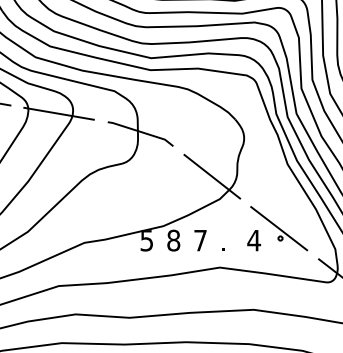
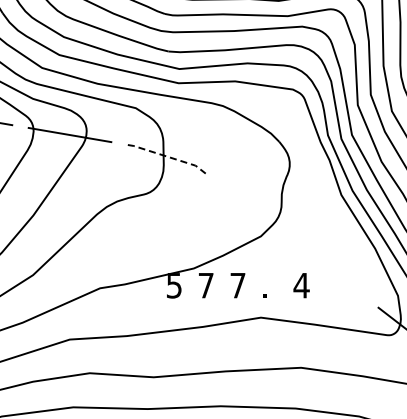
line: (142, 131) -> (168, 156), solid -> dashed
line: (211, 176) -> (251, 209), removed
part: (279, 228) -> (331, 271), removed
text: (173, 240) -> (205, 285), 8 -> 7

